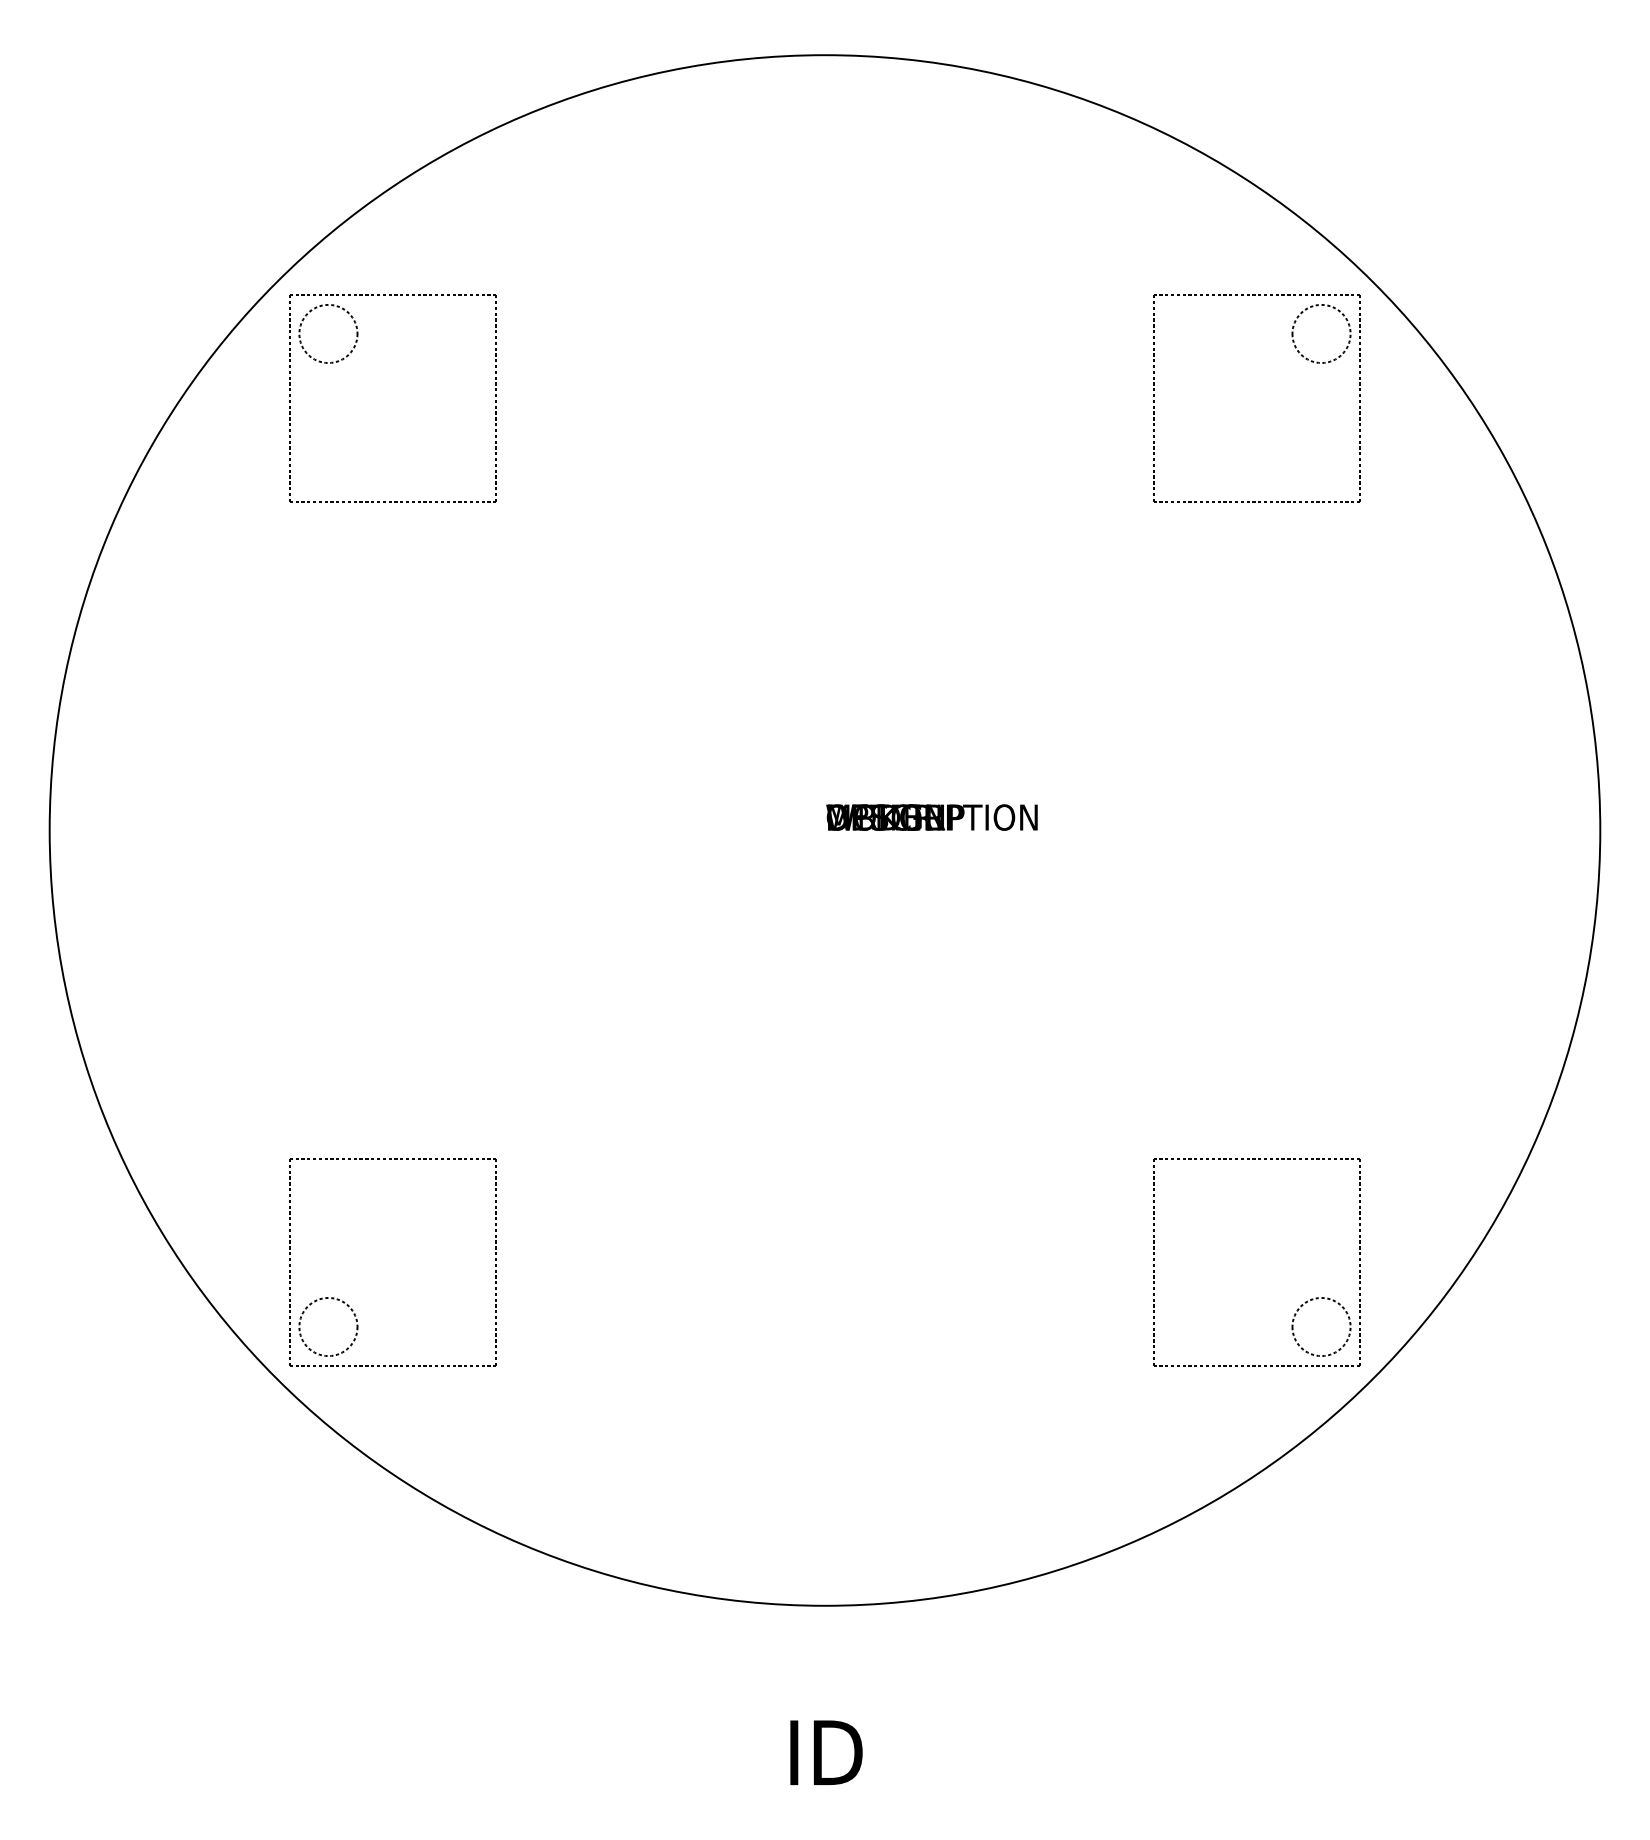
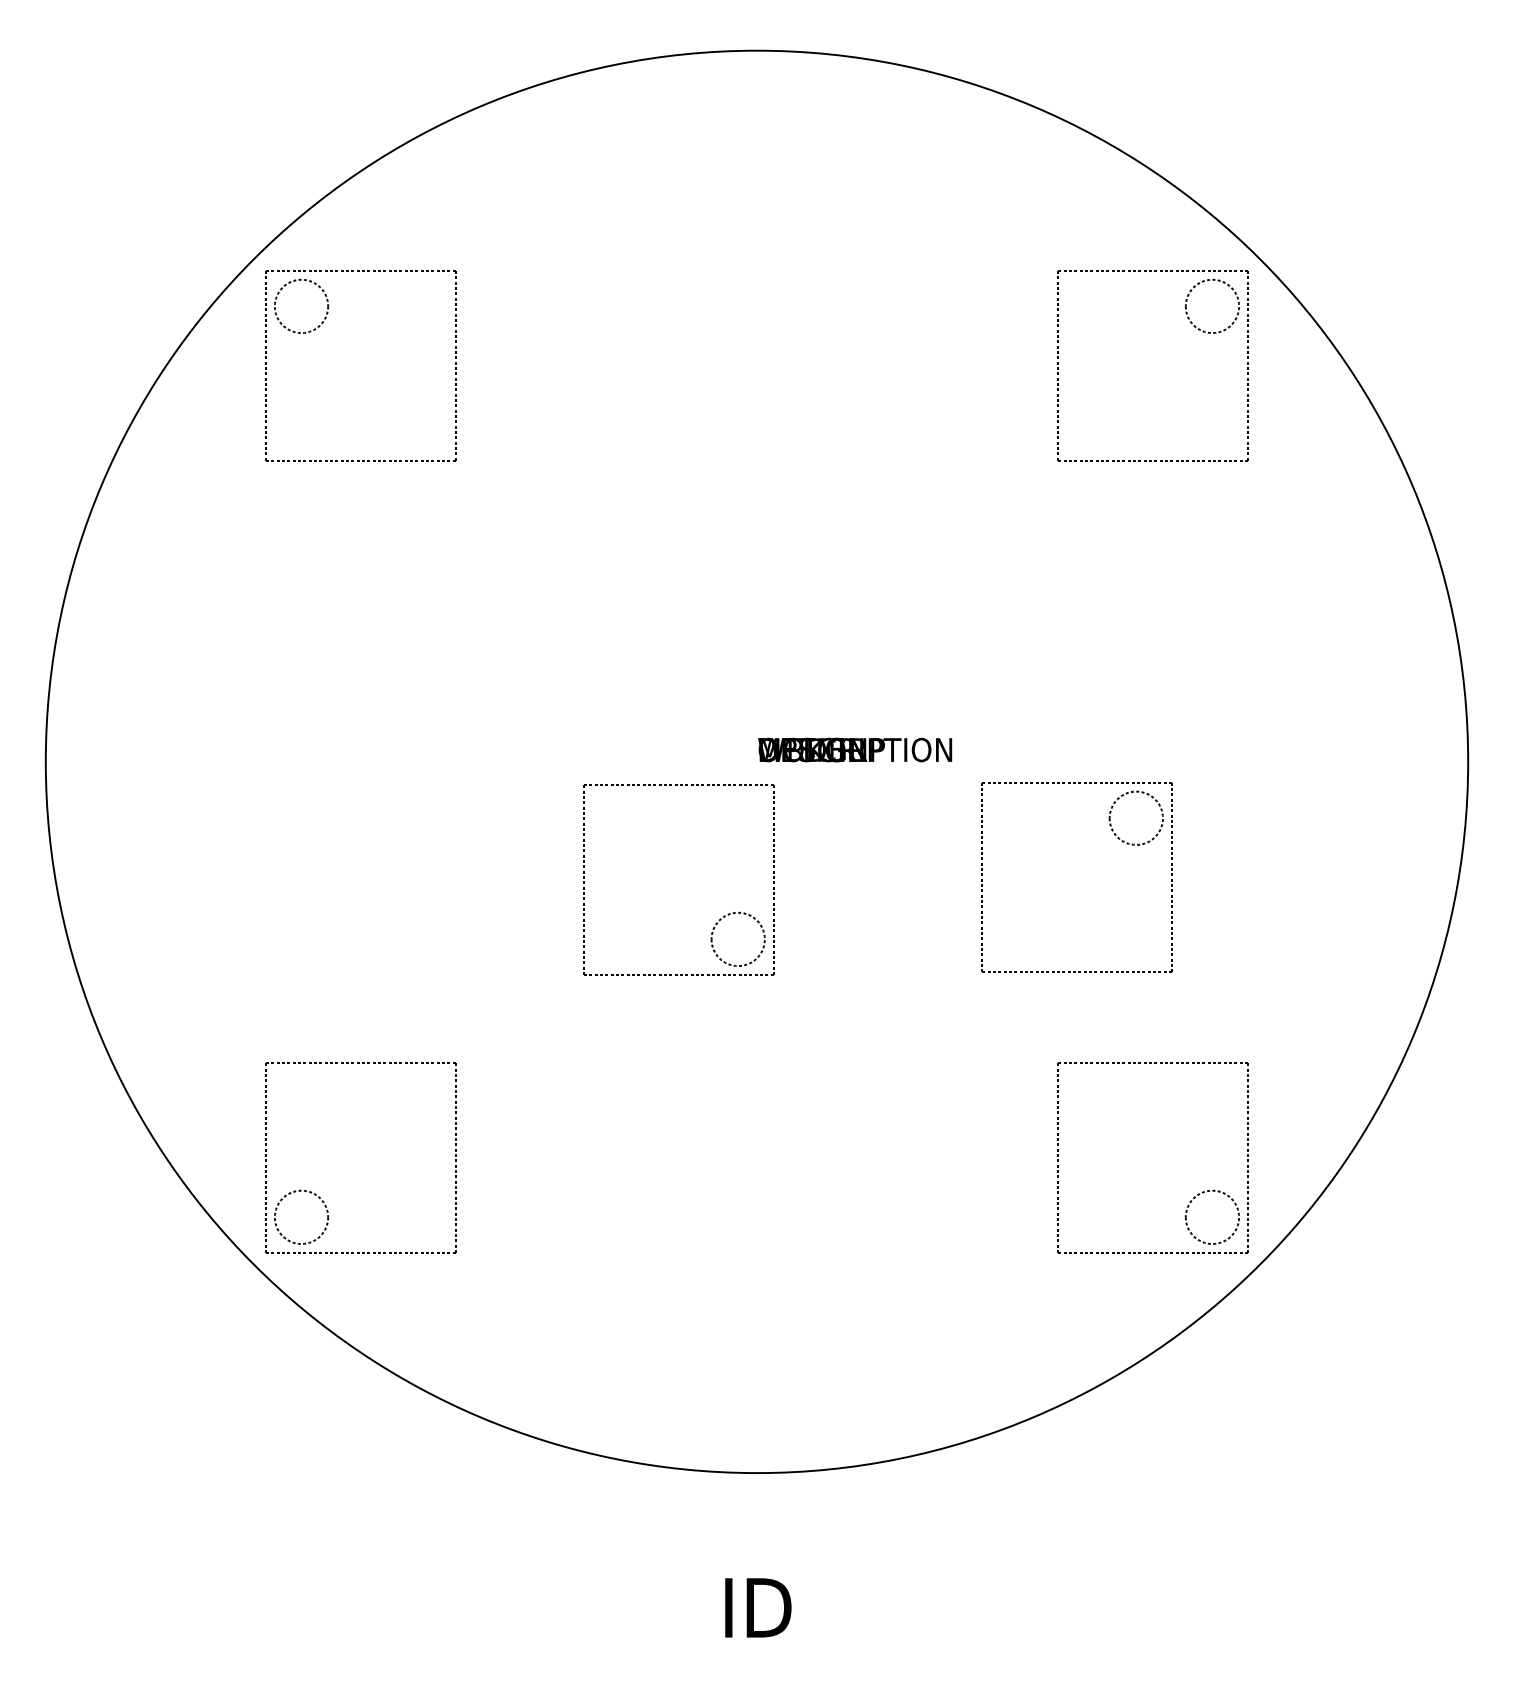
part: (1217, 913) -> (1117, 838), added
part: (783, 1002) -> (718, 919), added

